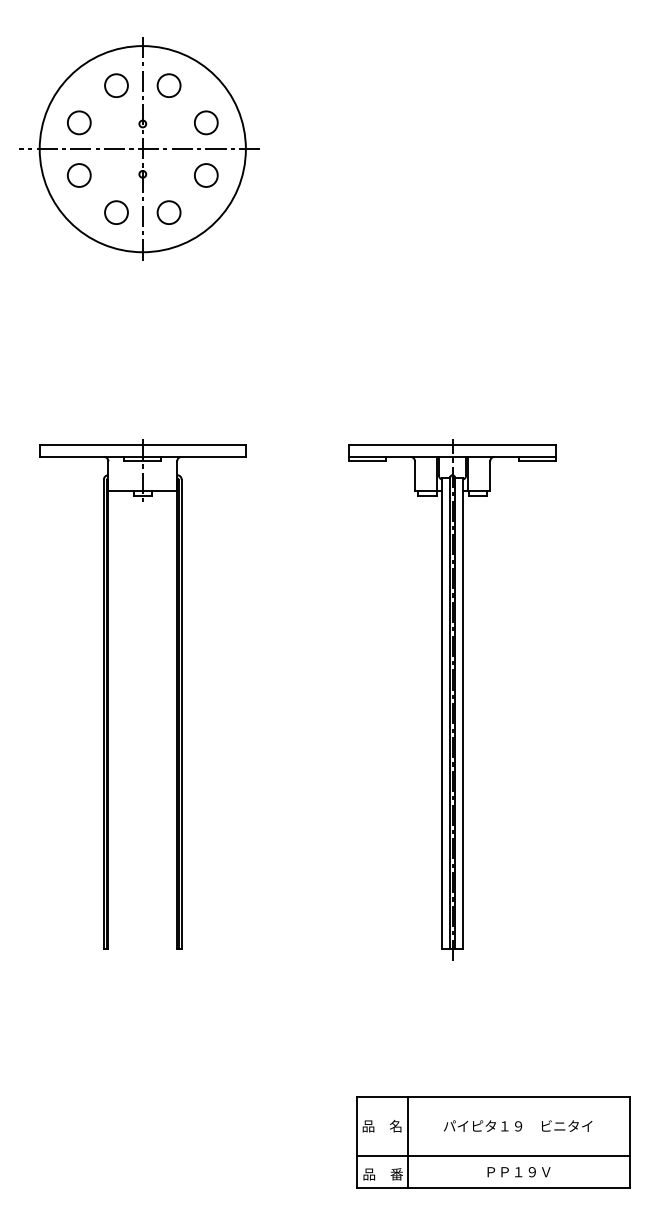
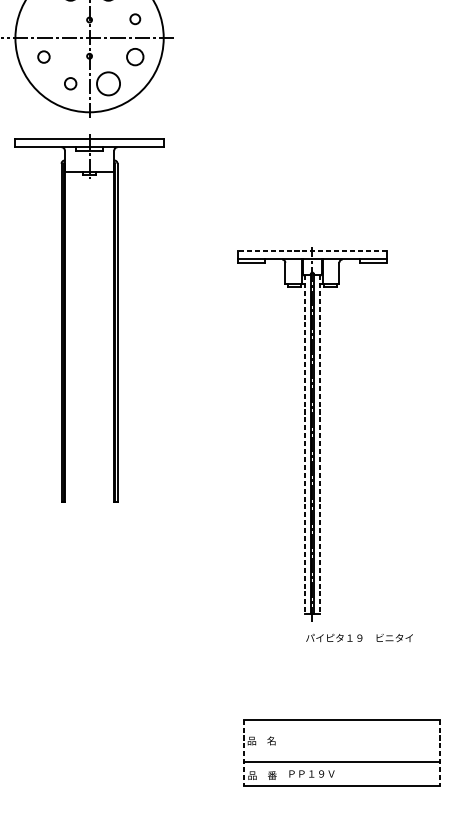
circle: (79, 122) -> (44, 18), removed
circle: (206, 122) -> (135, 18), size x0.6
circle: (79, 175) -> (44, 57), size x0.7
circle: (116, 212) -> (70, 83), size x0.7
circle: (168, 212) -> (108, 83), size x1.4
line: (452, 445) -> (312, 251), solid -> dashed
part: (108, 694) -> (64, 318), moved
line: (442, 714) -> (305, 444), solid -> dashed
line: (462, 714) -> (319, 444), solid -> dashed
text: (518, 1125) -> (359, 637), moved
line: (357, 1142) -> (244, 752), solid -> dashed
line: (407, 1142) -> (279, 752), removed
line: (629, 1142) -> (439, 752), solid -> dashed
text: (518, 1172) -> (311, 774), moved

